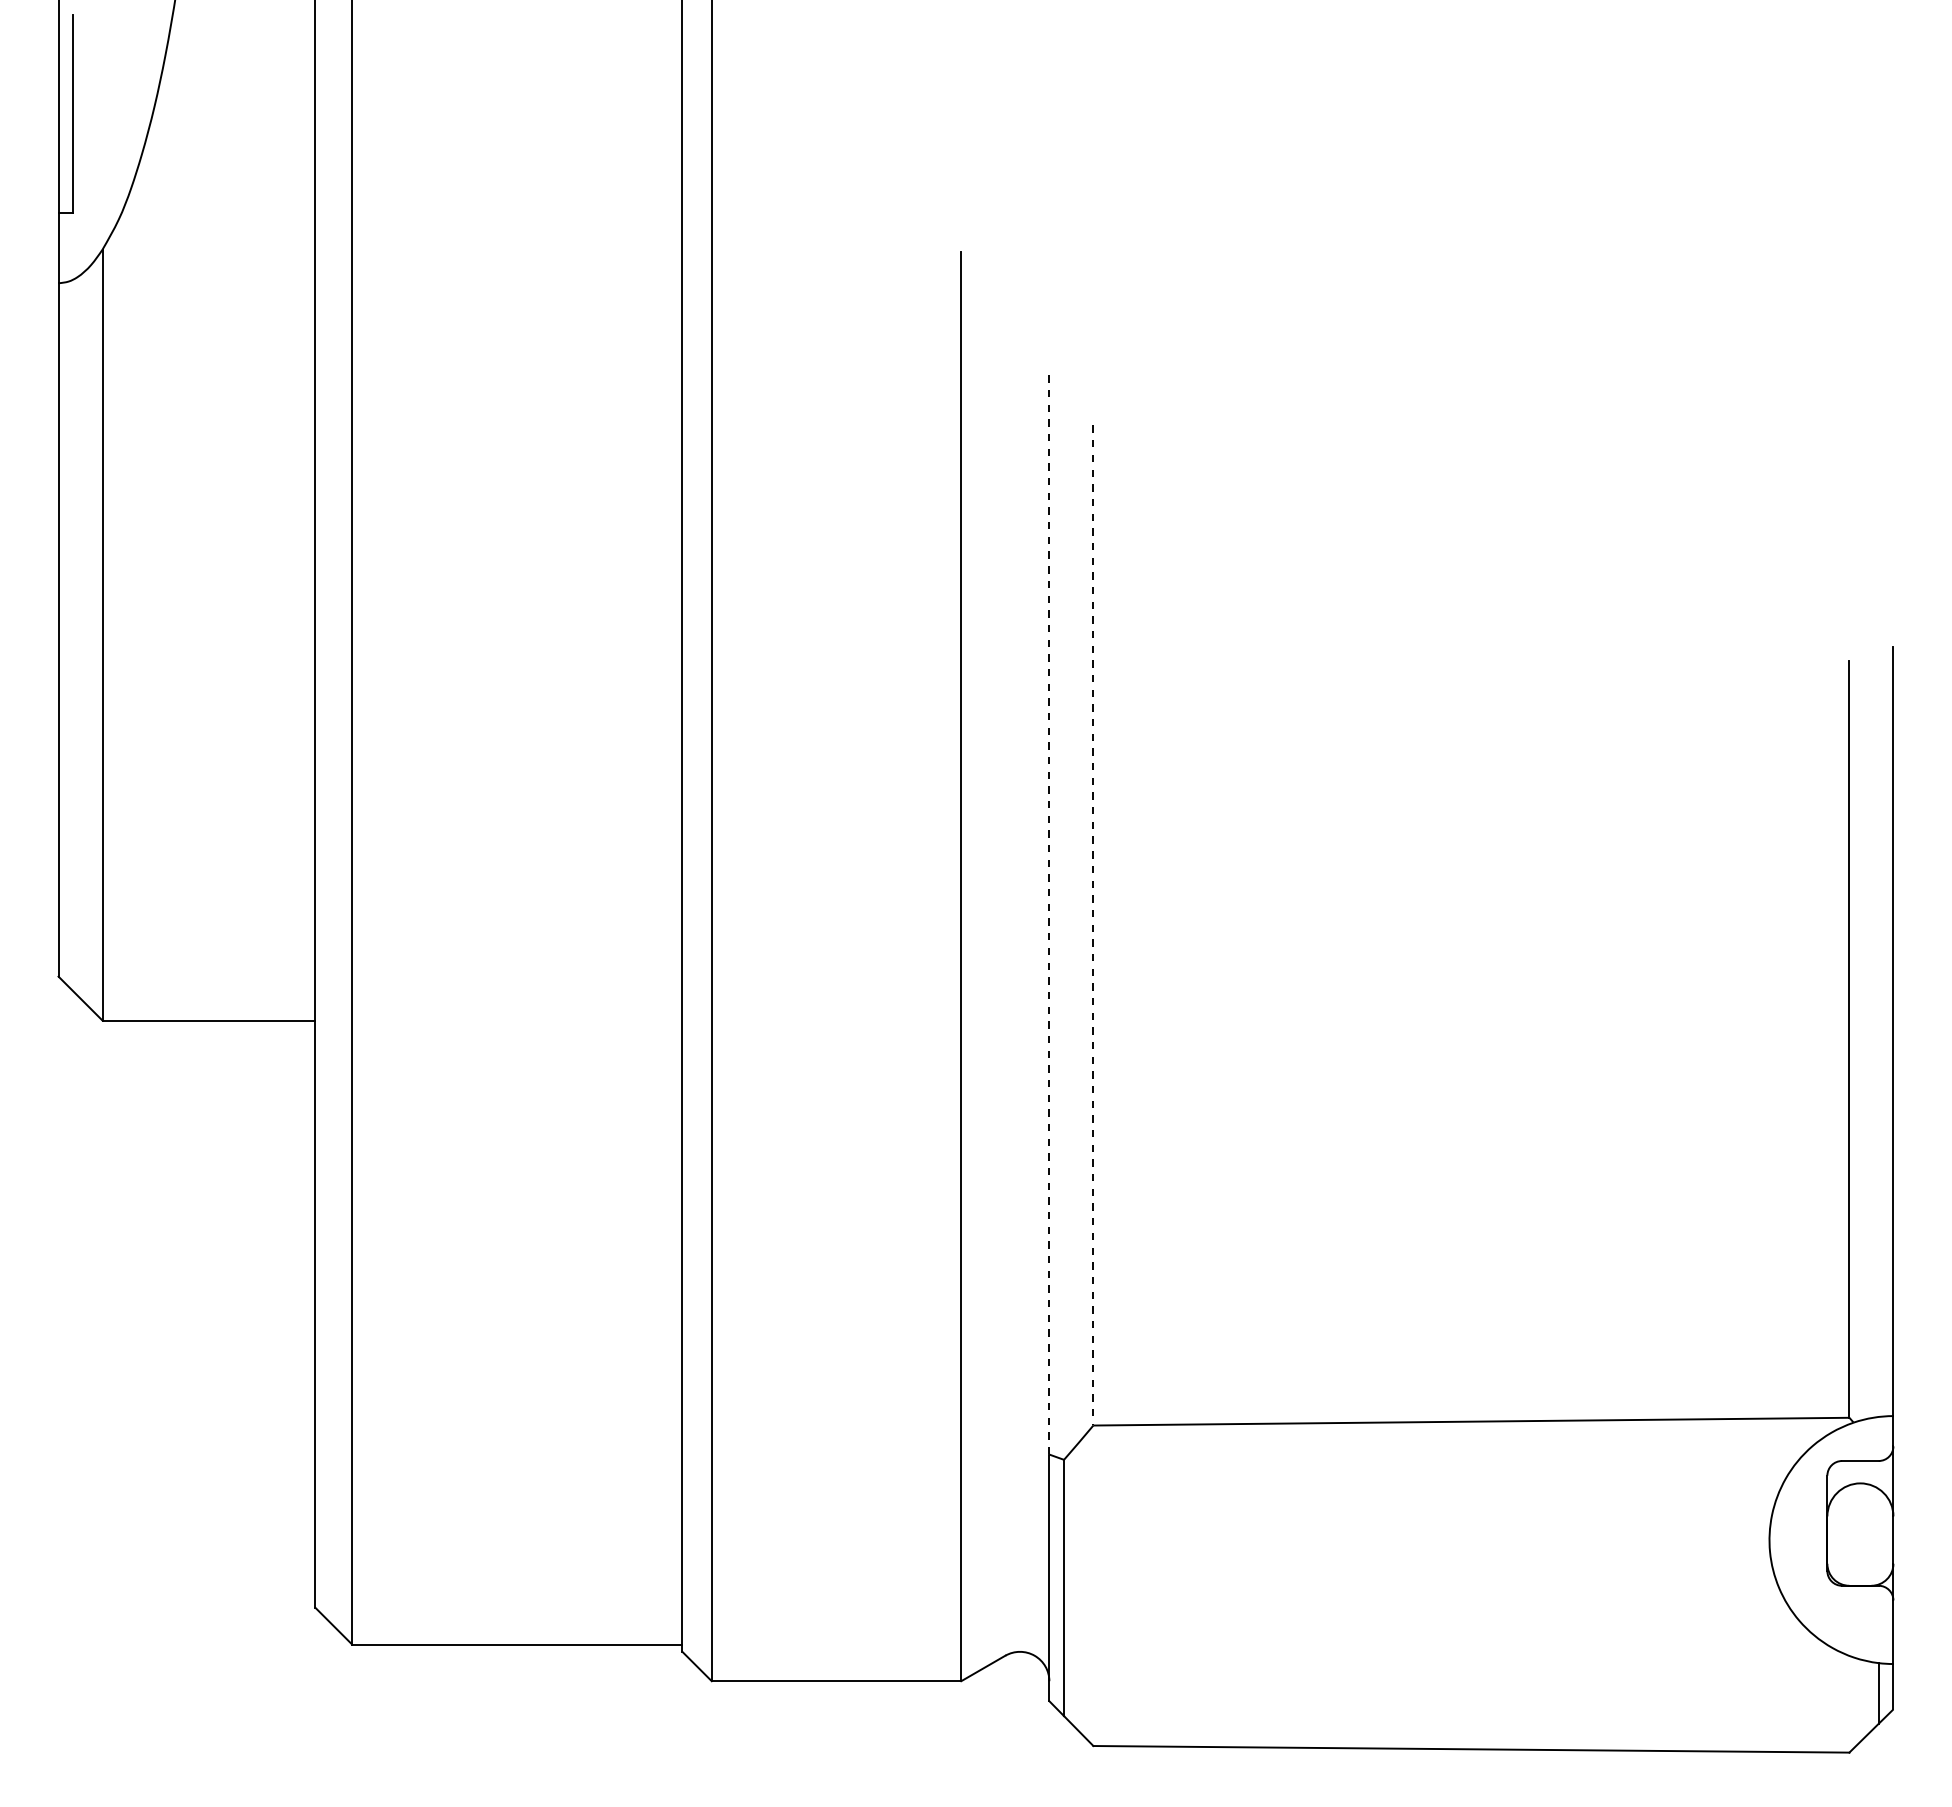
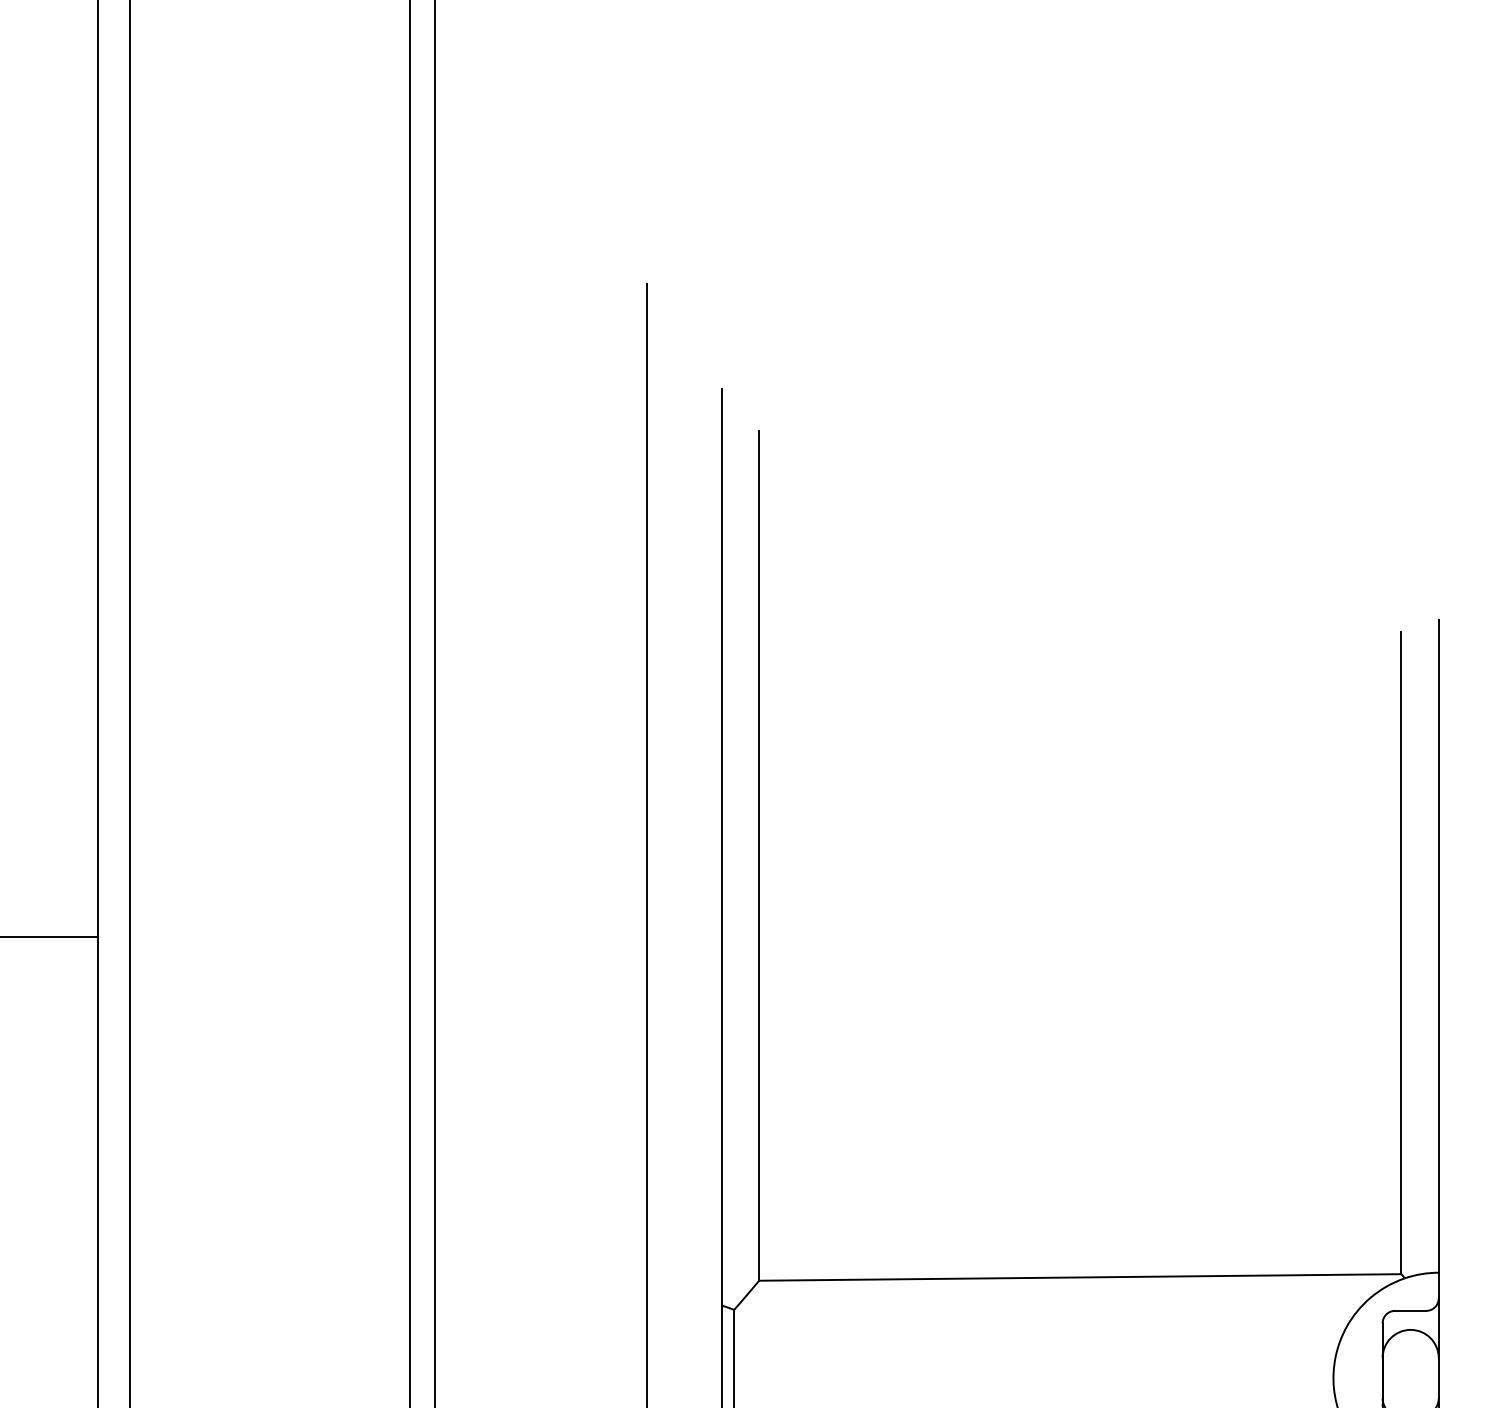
line: (1049, 914) -> (721, 846), dashed -> solid
line: (1093, 925) -> (759, 856), dashed -> solid

